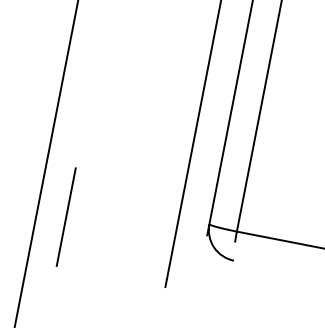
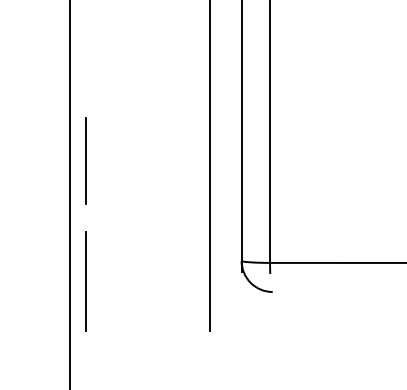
line: (75, 96) -> (85, 161), added
line: (65, 217) -> (85, 281), moved

